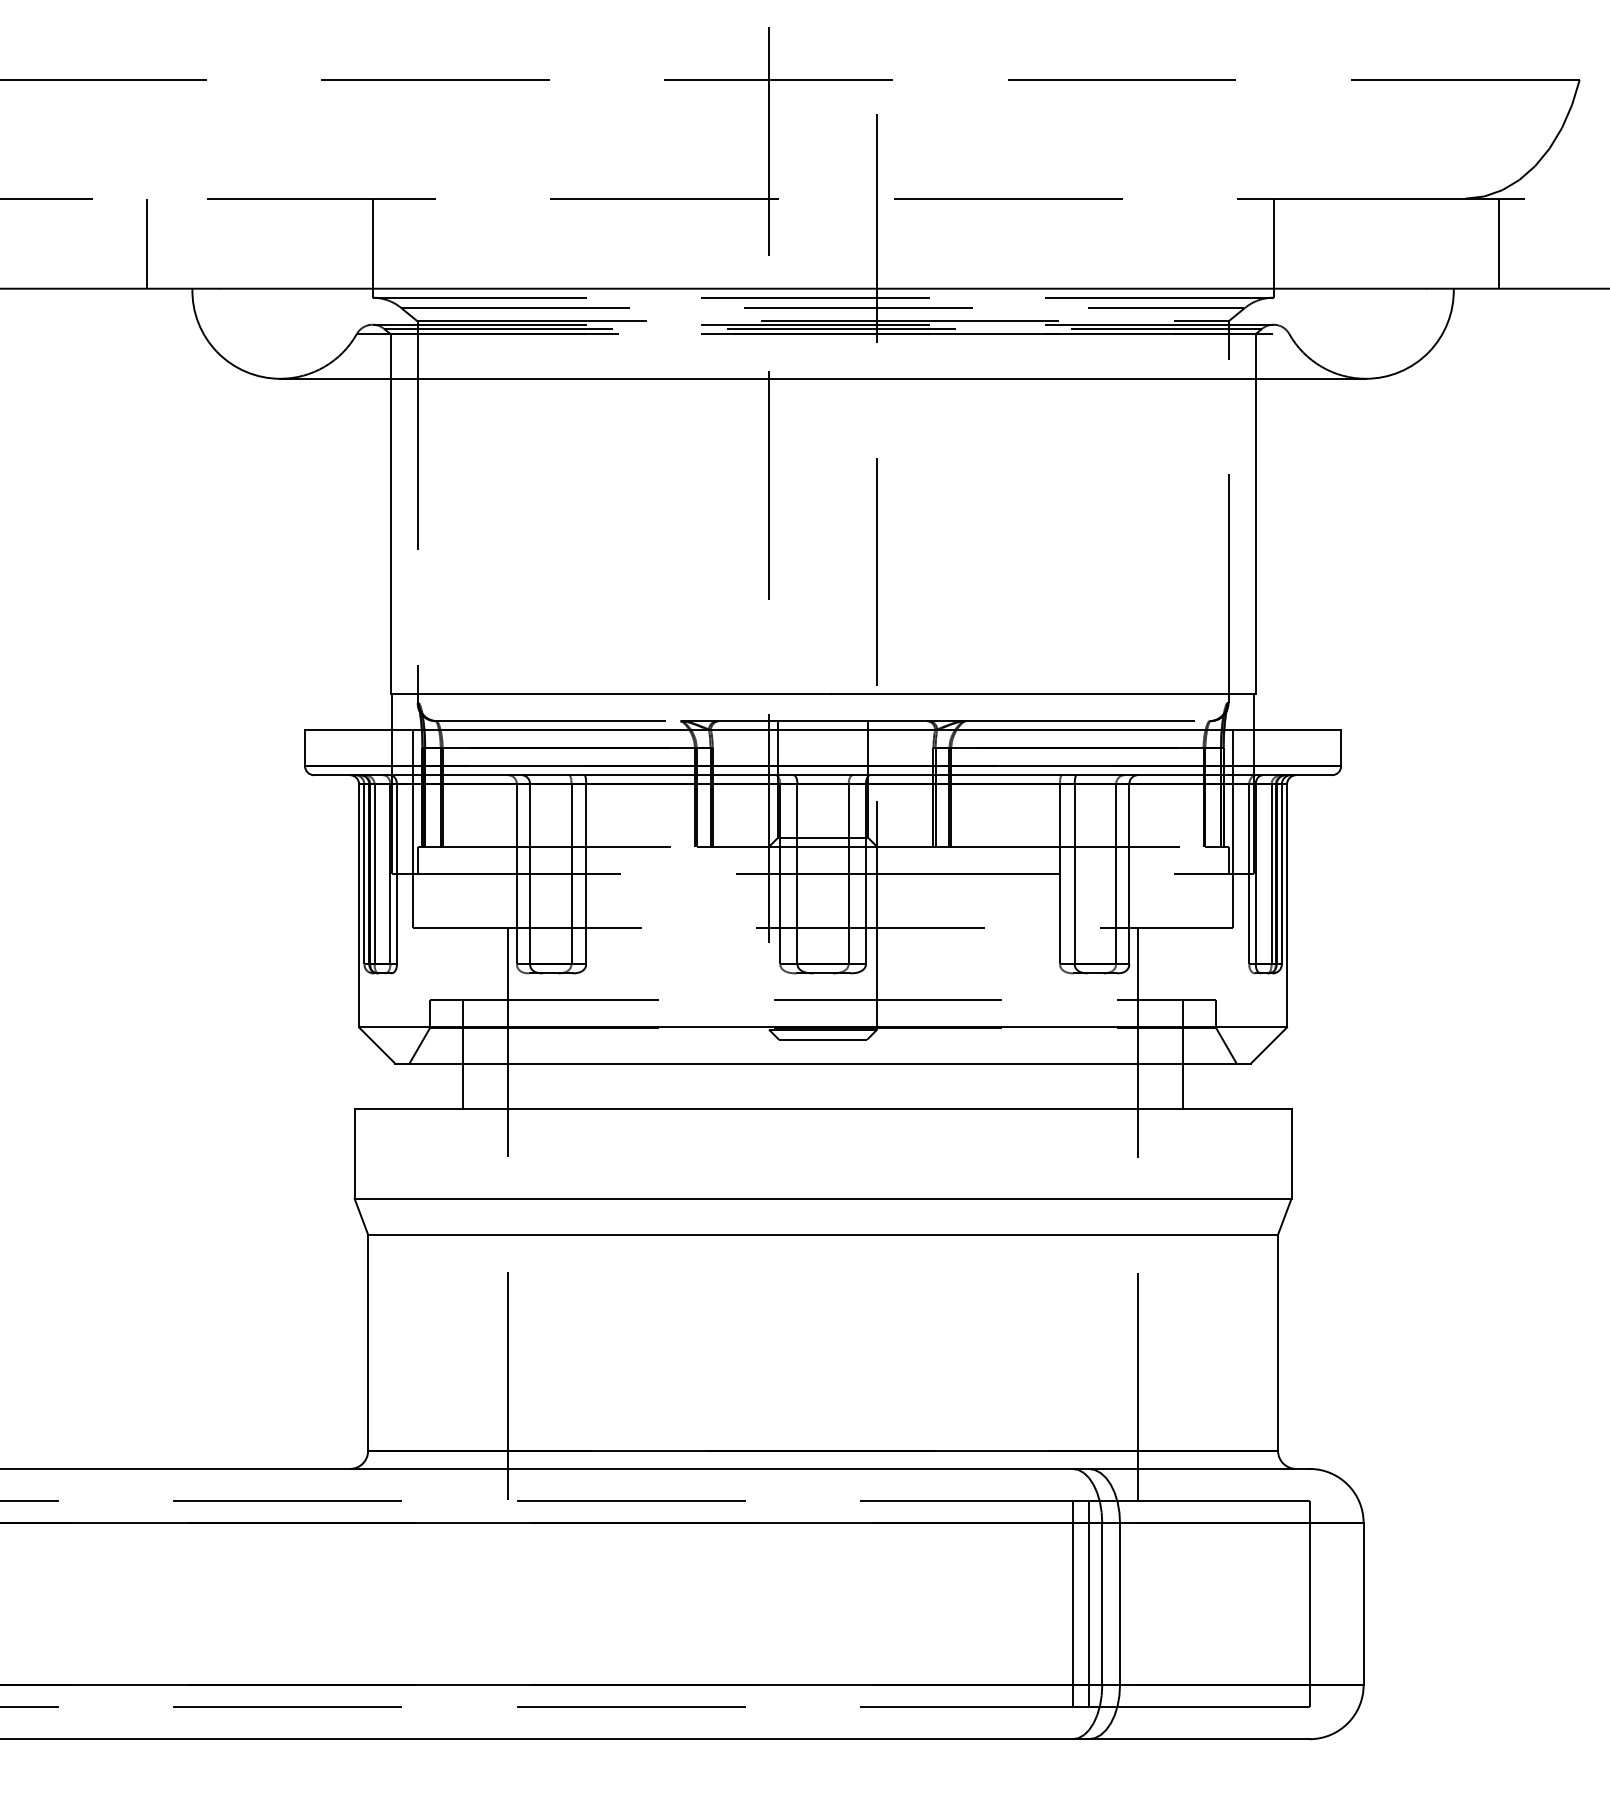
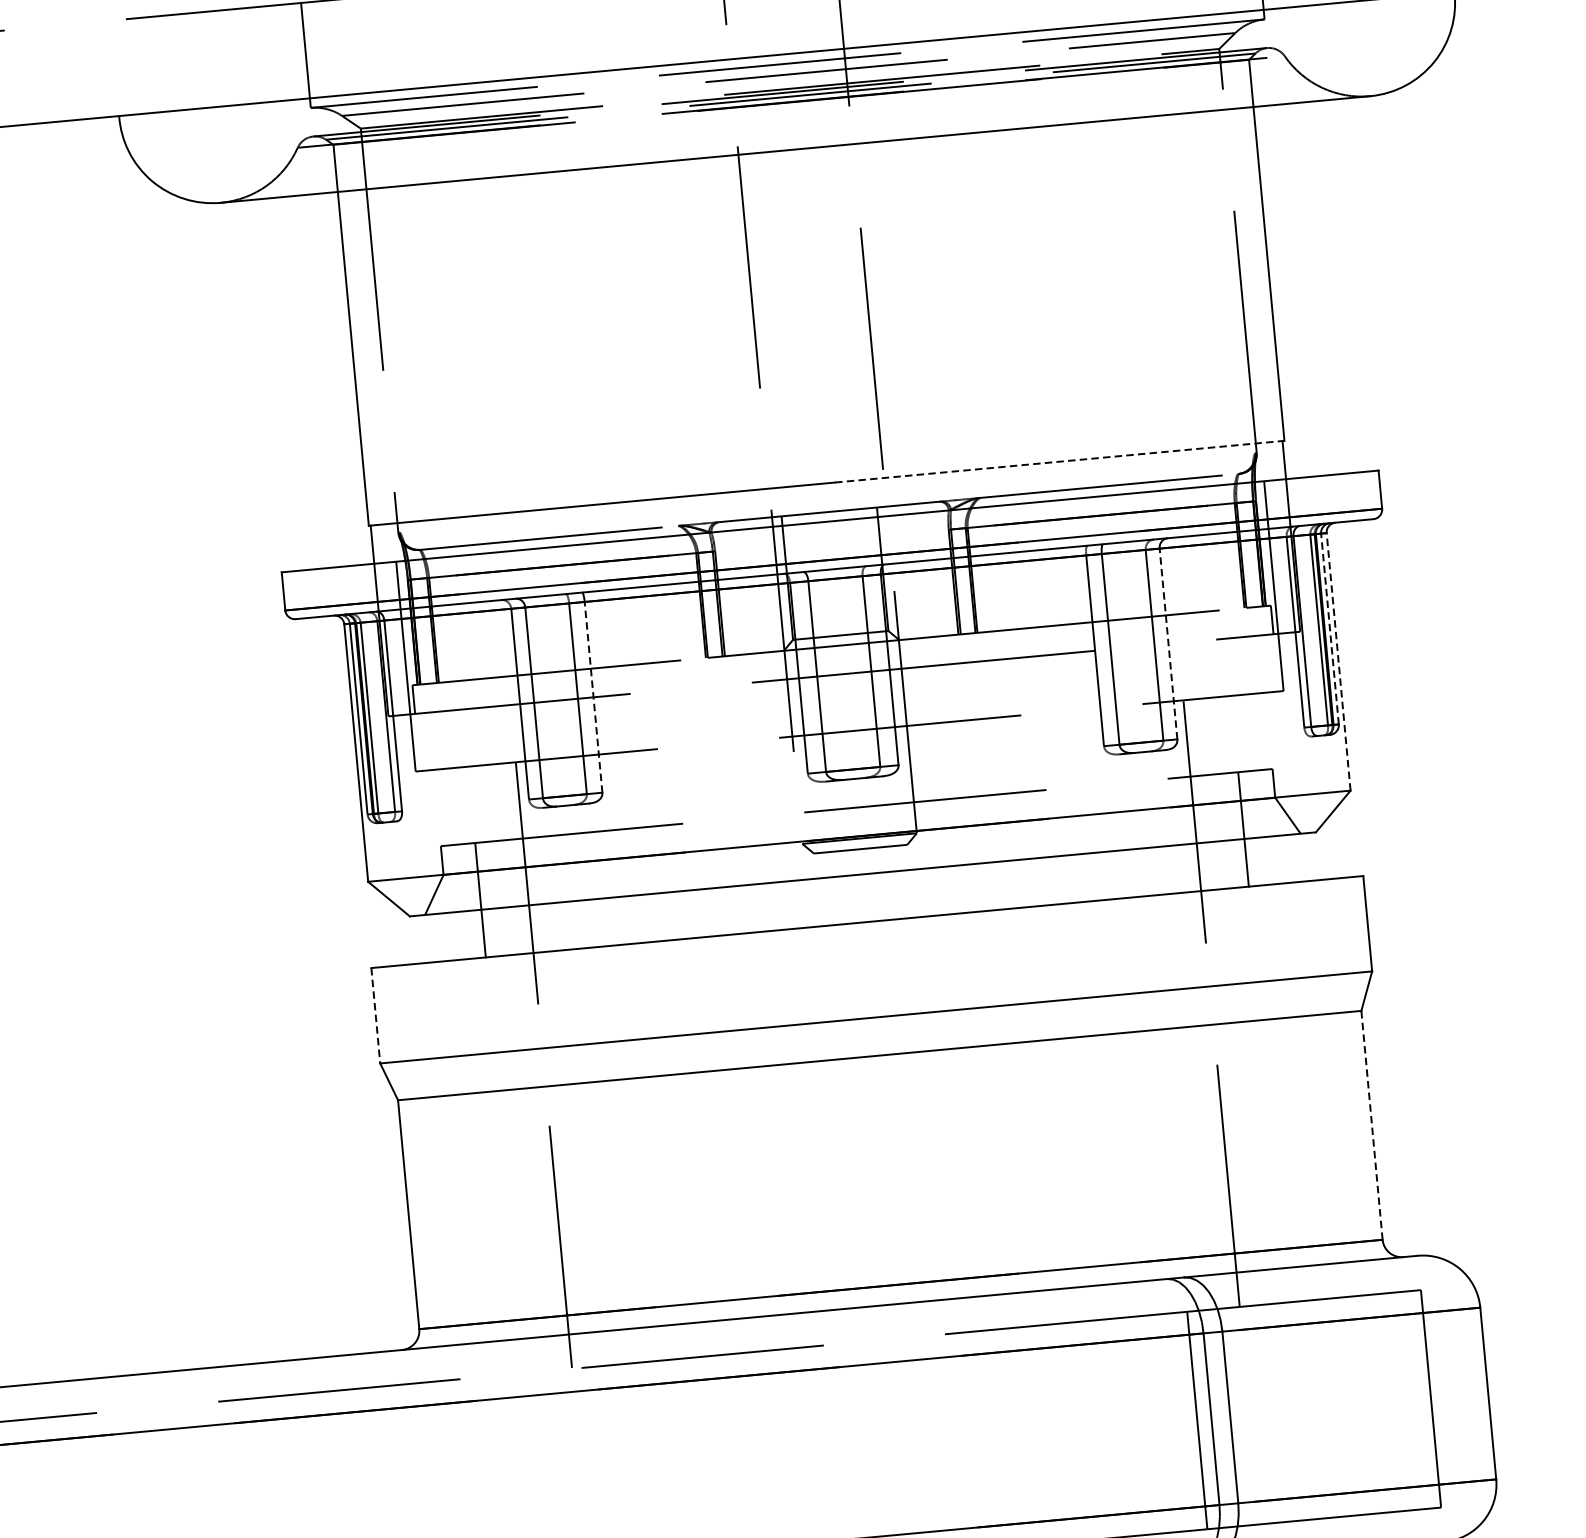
line: (147, 243) -> (67, 72), removed
line: (1043, 694) -> (1060, 462), solid -> dashed
line: (586, 873) -> (593, 696), solid -> dashed
line: (1129, 873) -> (1168, 643), solid -> dashed
line: (1281, 873) -> (1329, 628), solid -> dashed
line: (1287, 905) -> (1339, 661), solid -> dashed
line: (354, 1154) -> (375, 1016), solid -> dashed
line: (1278, 1342) -> (1372, 1125), solid -> dashed
line: (1072, 1603) -> (1179, 1421), removed

